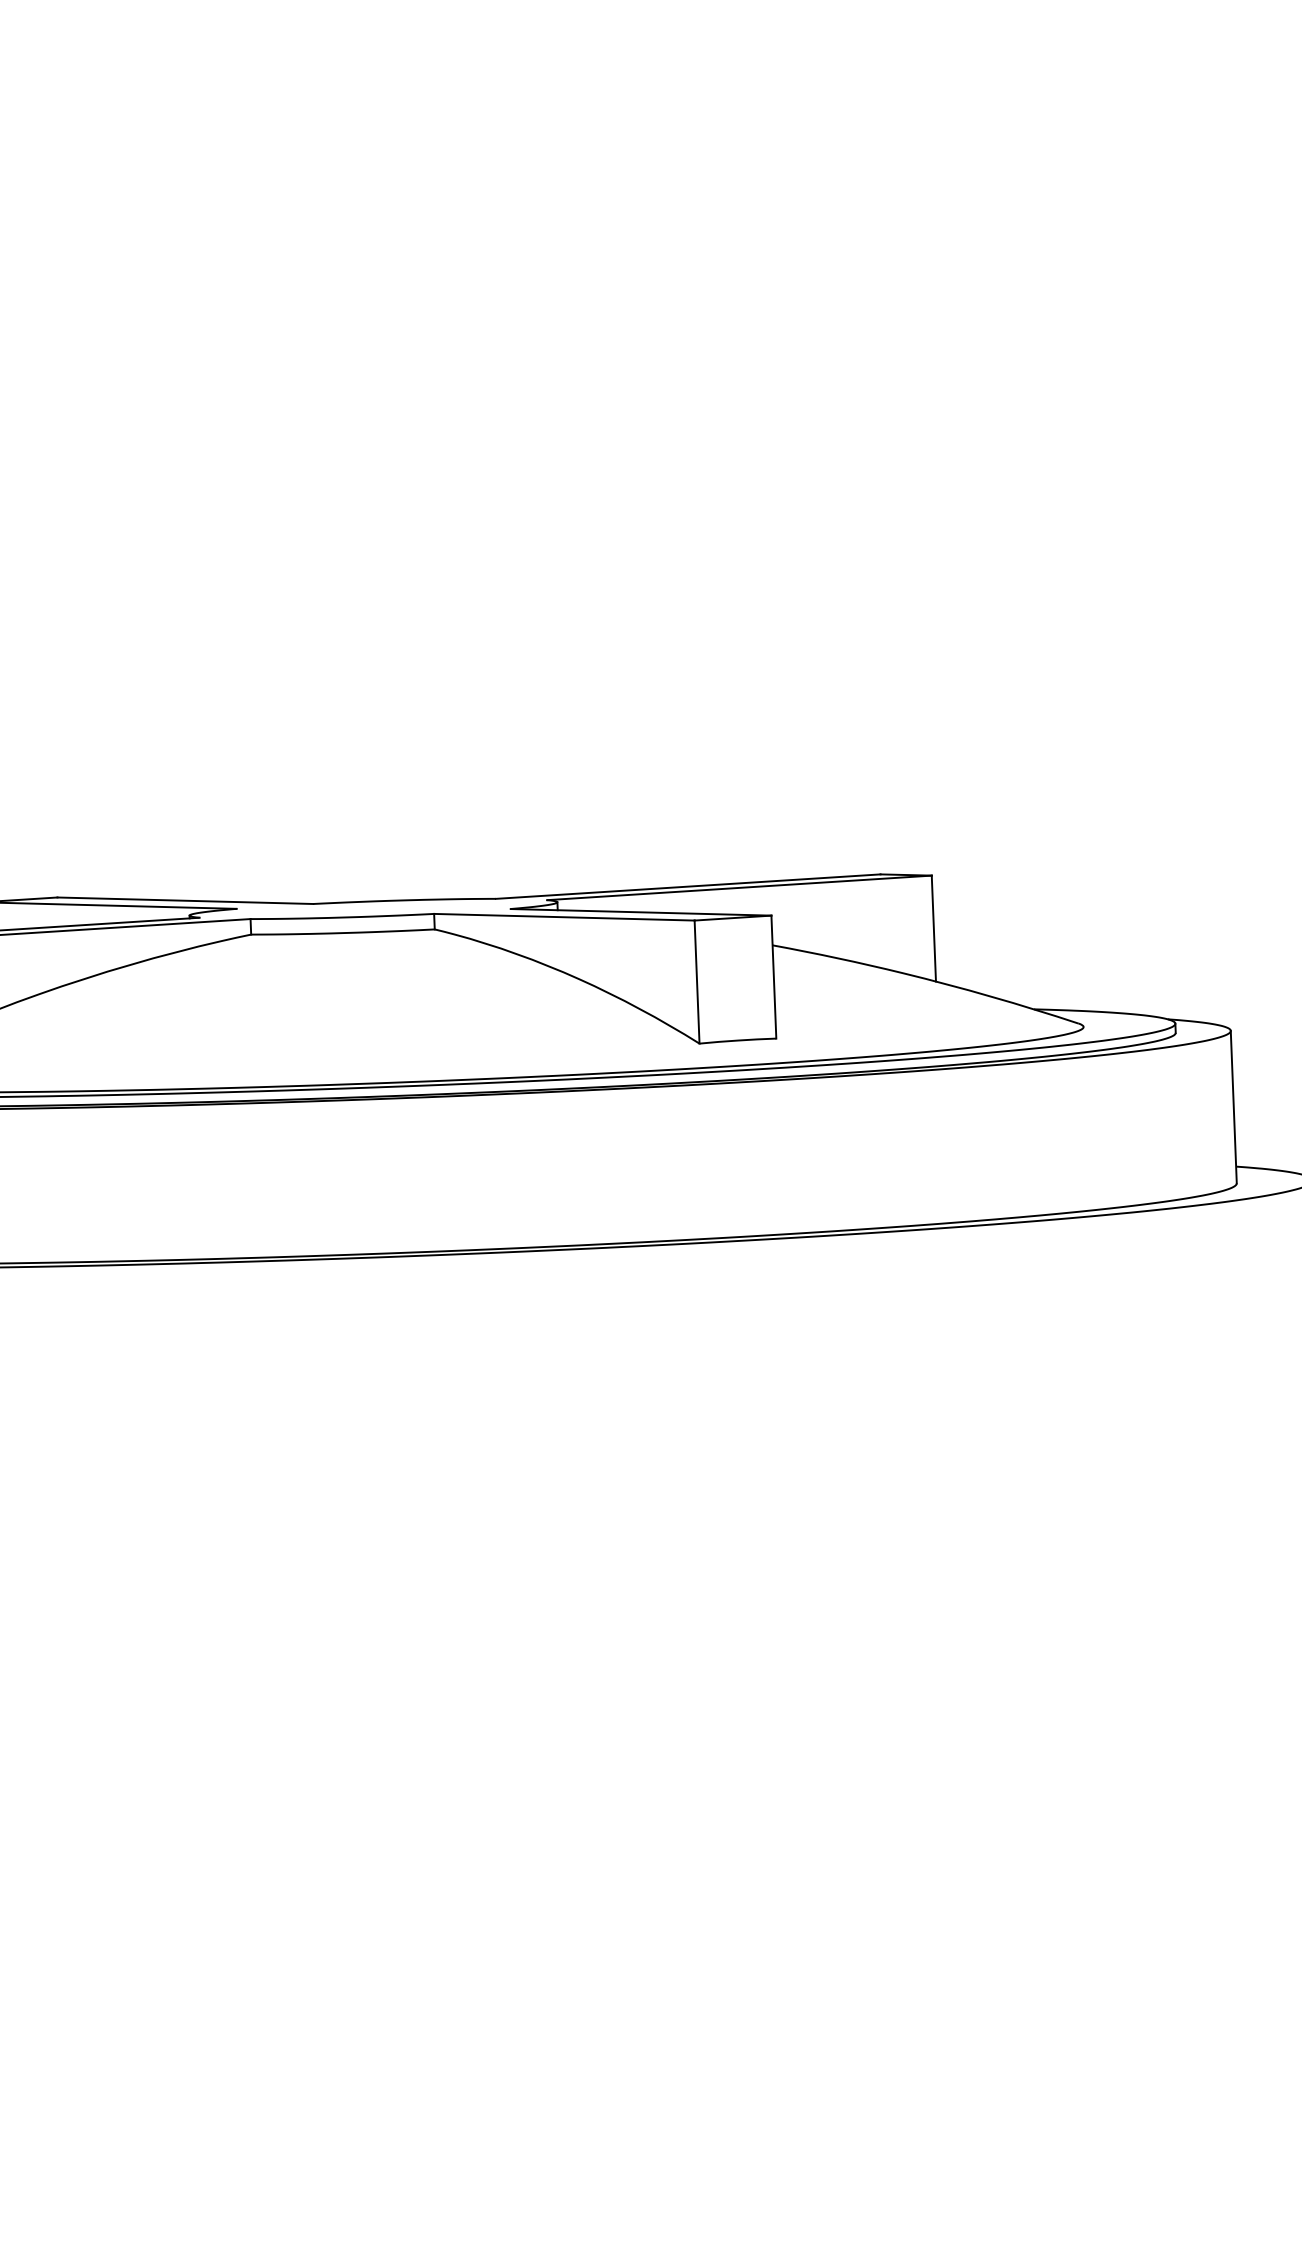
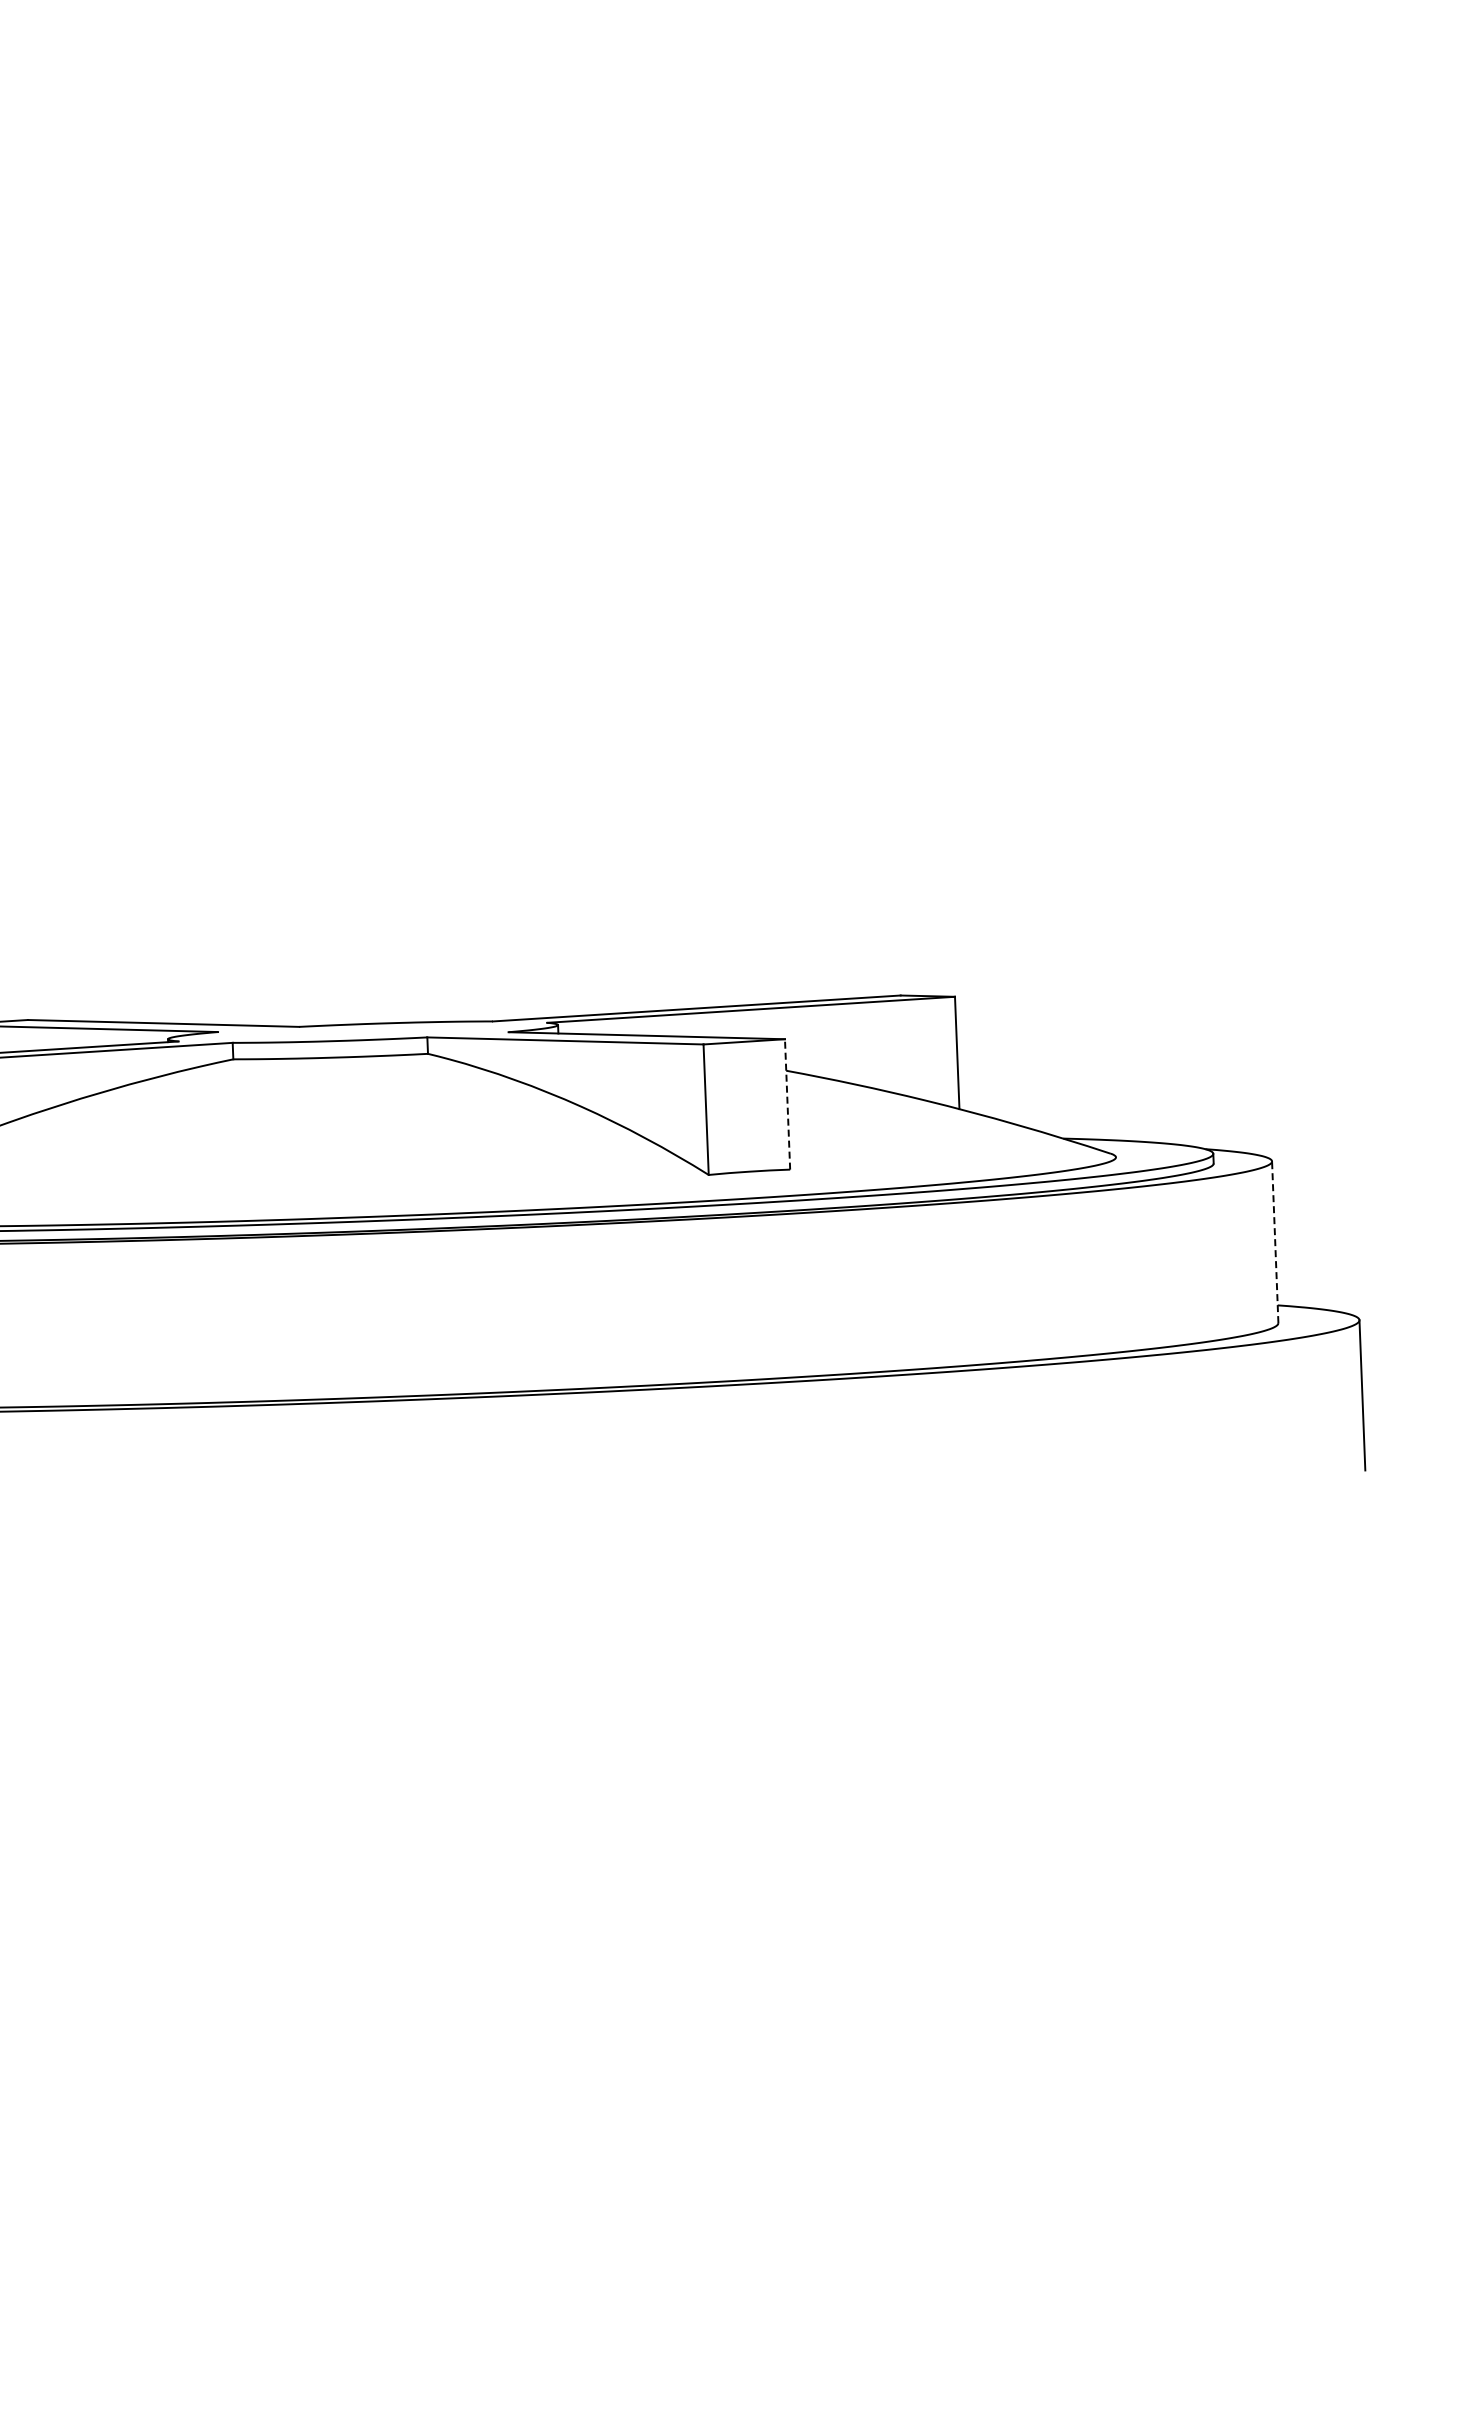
line: (773, 976) -> (787, 1103), solid -> dashed
line: (1234, 1107) -> (1275, 1242), solid -> dashed

